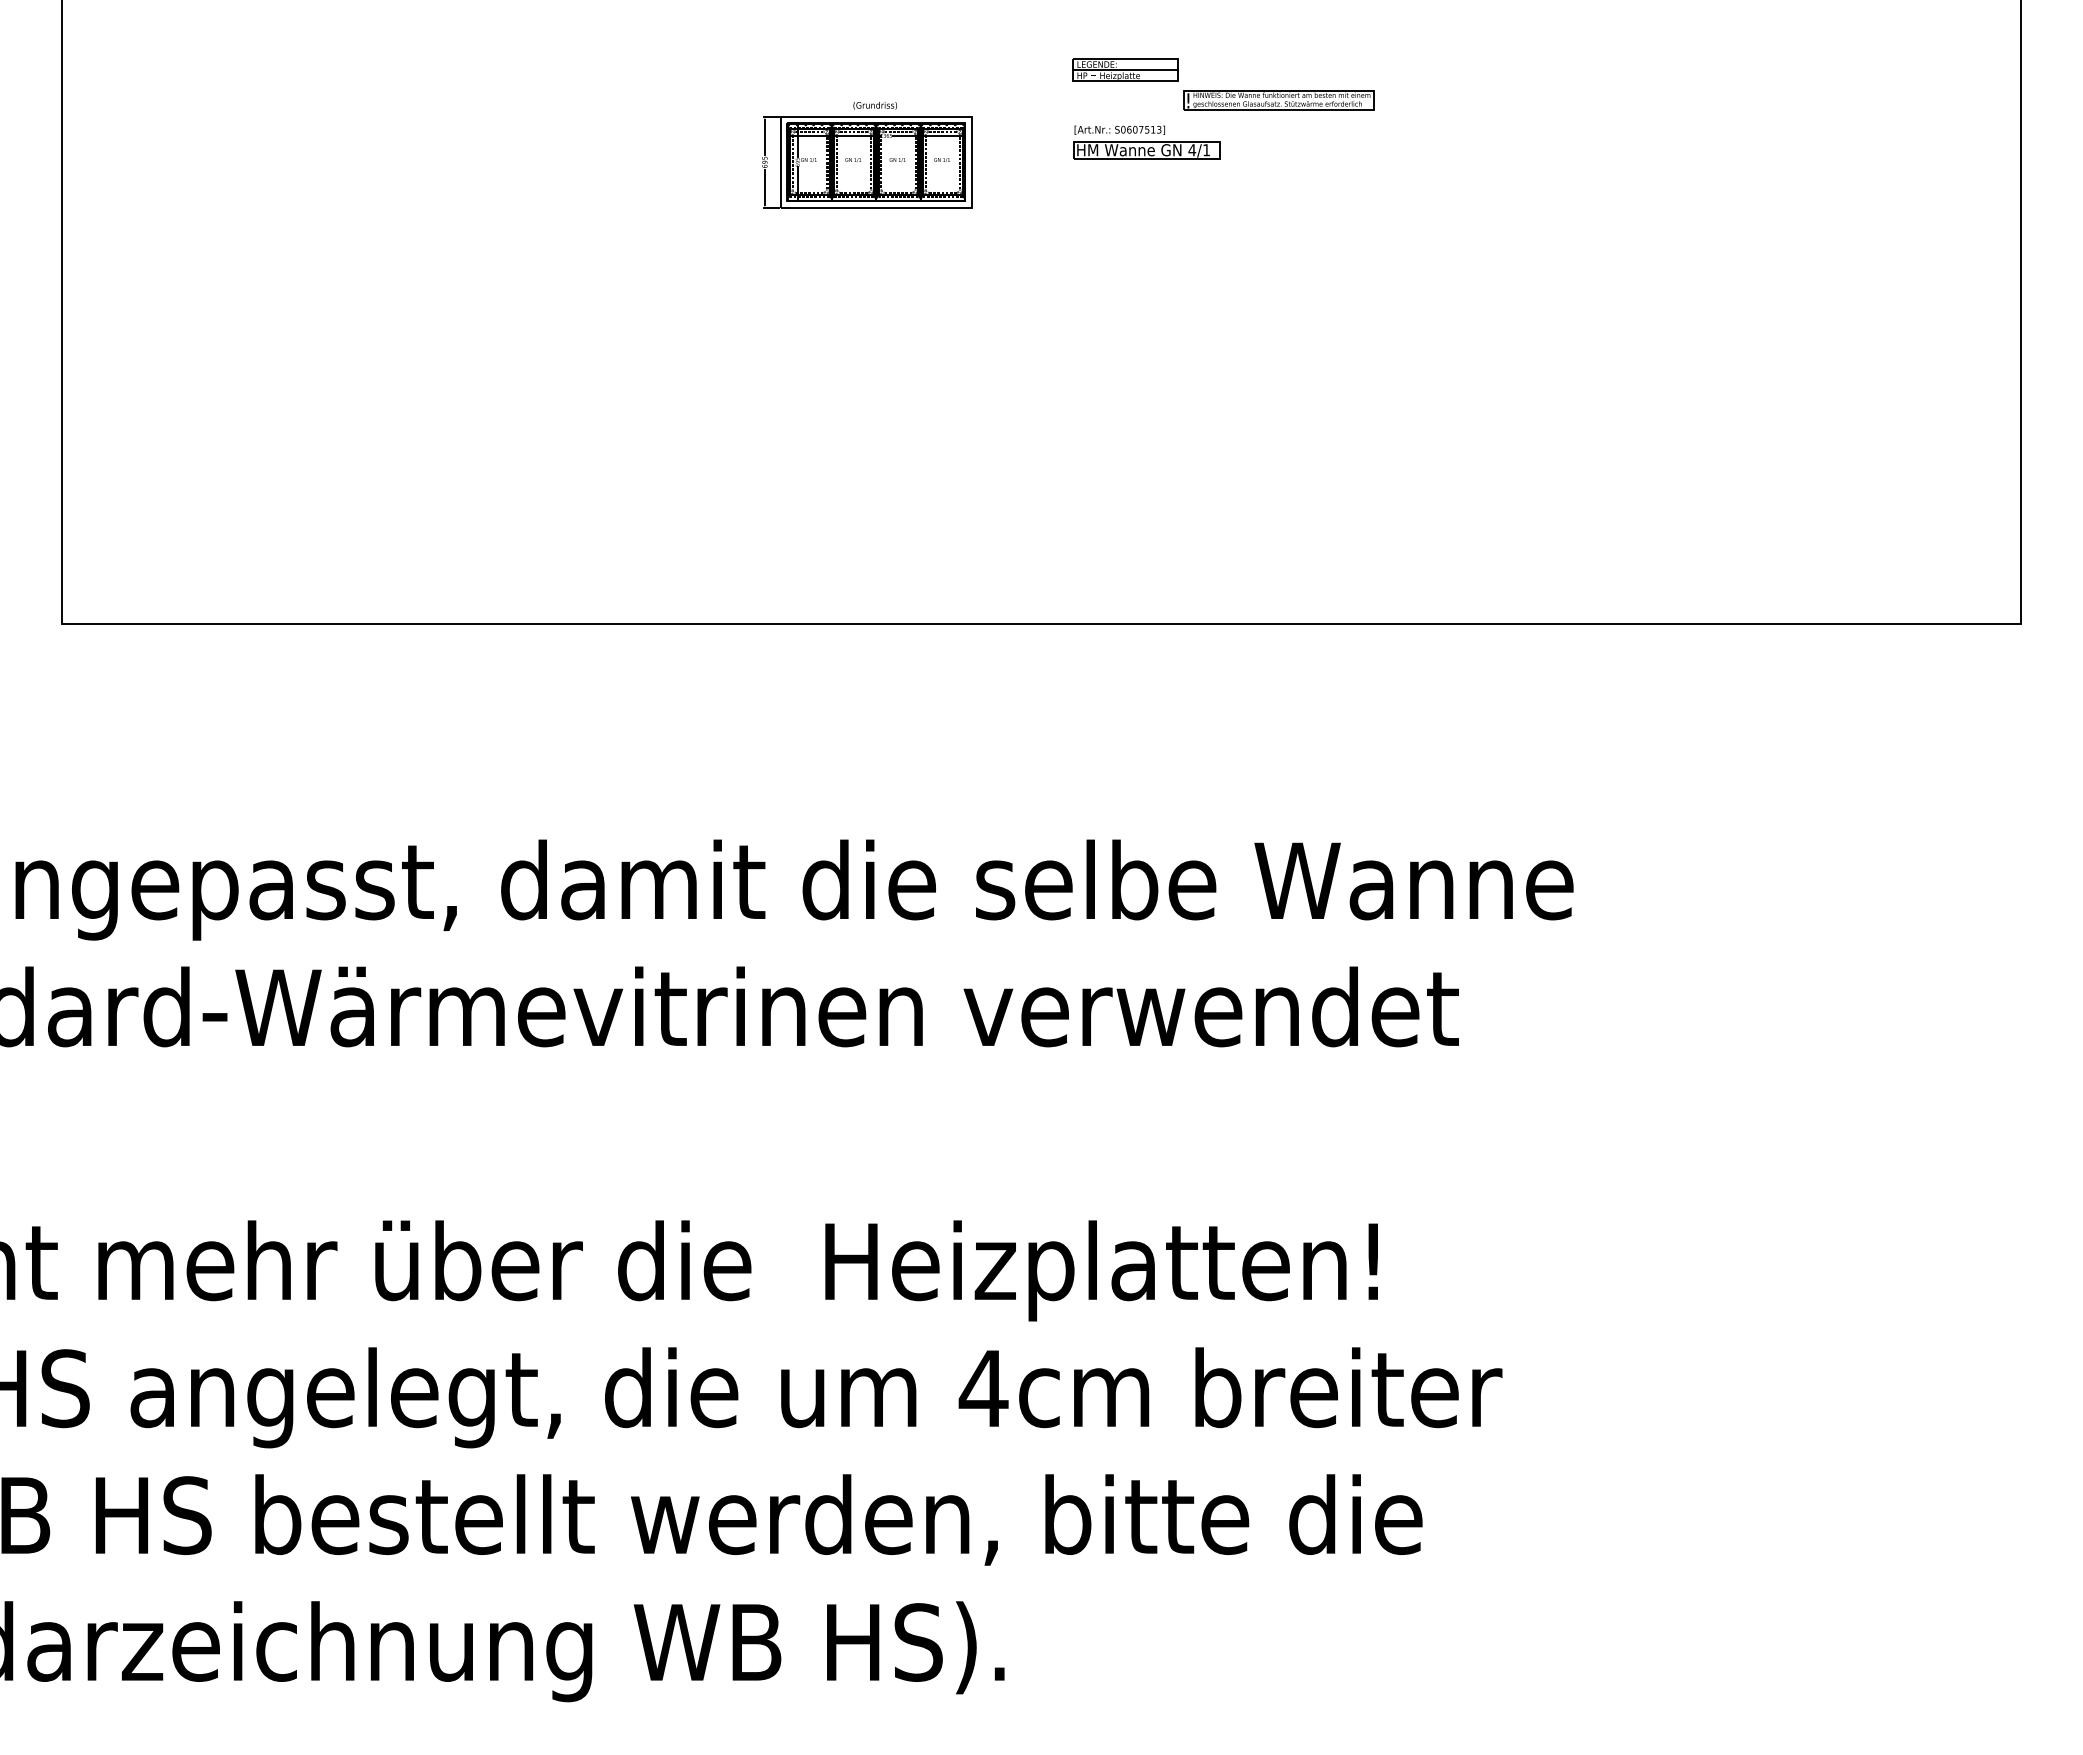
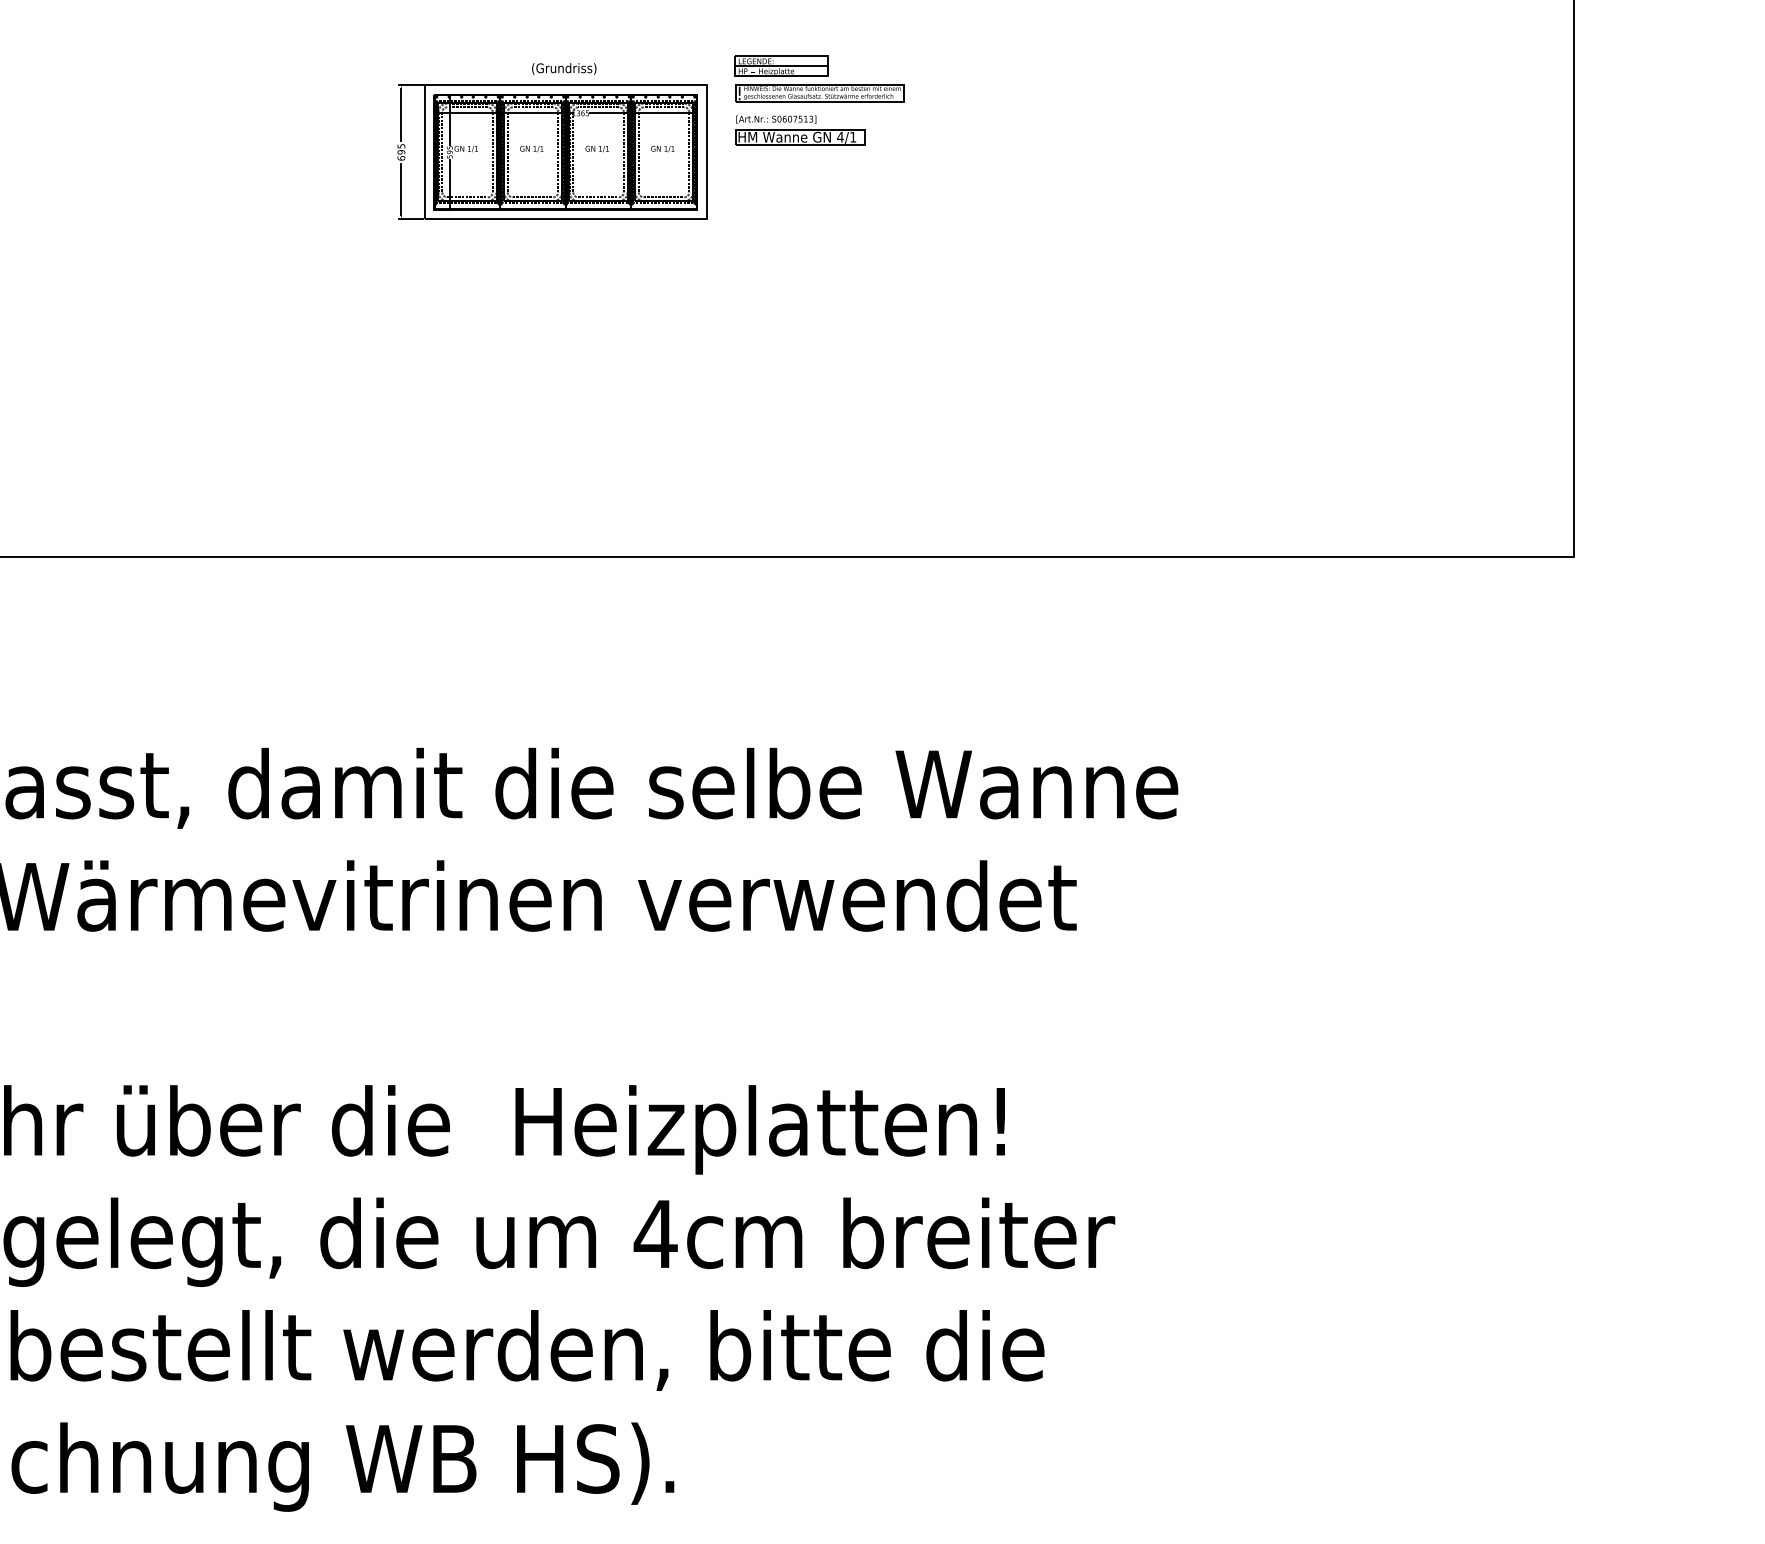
part: (1278, 100) -> (819, 93), moved
part: (867, 154) -> (552, 141), size x1.67

